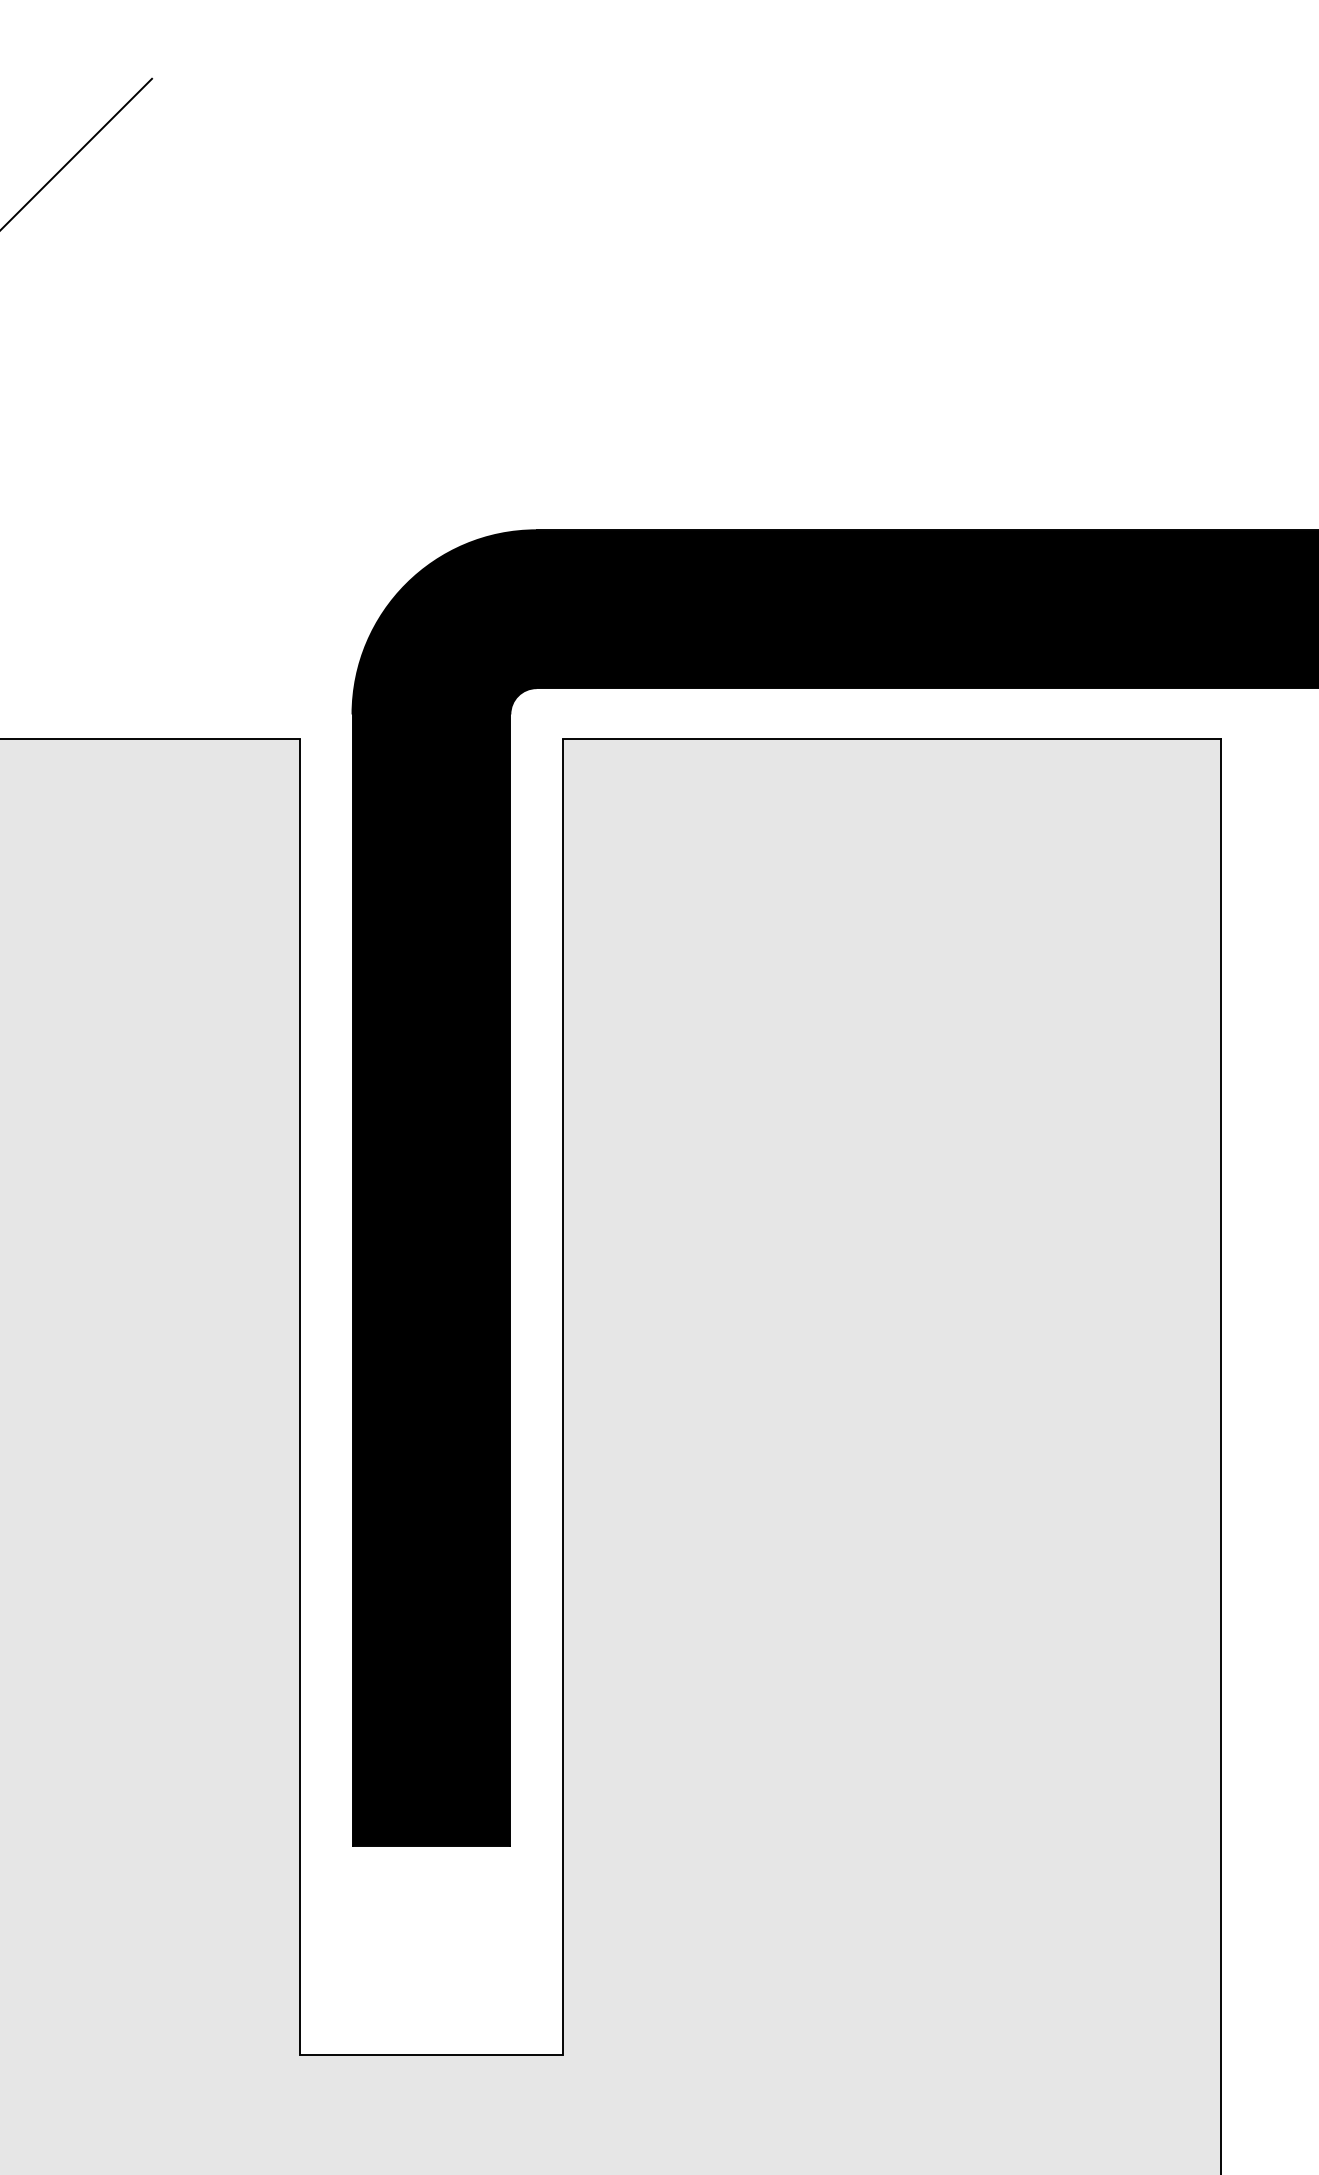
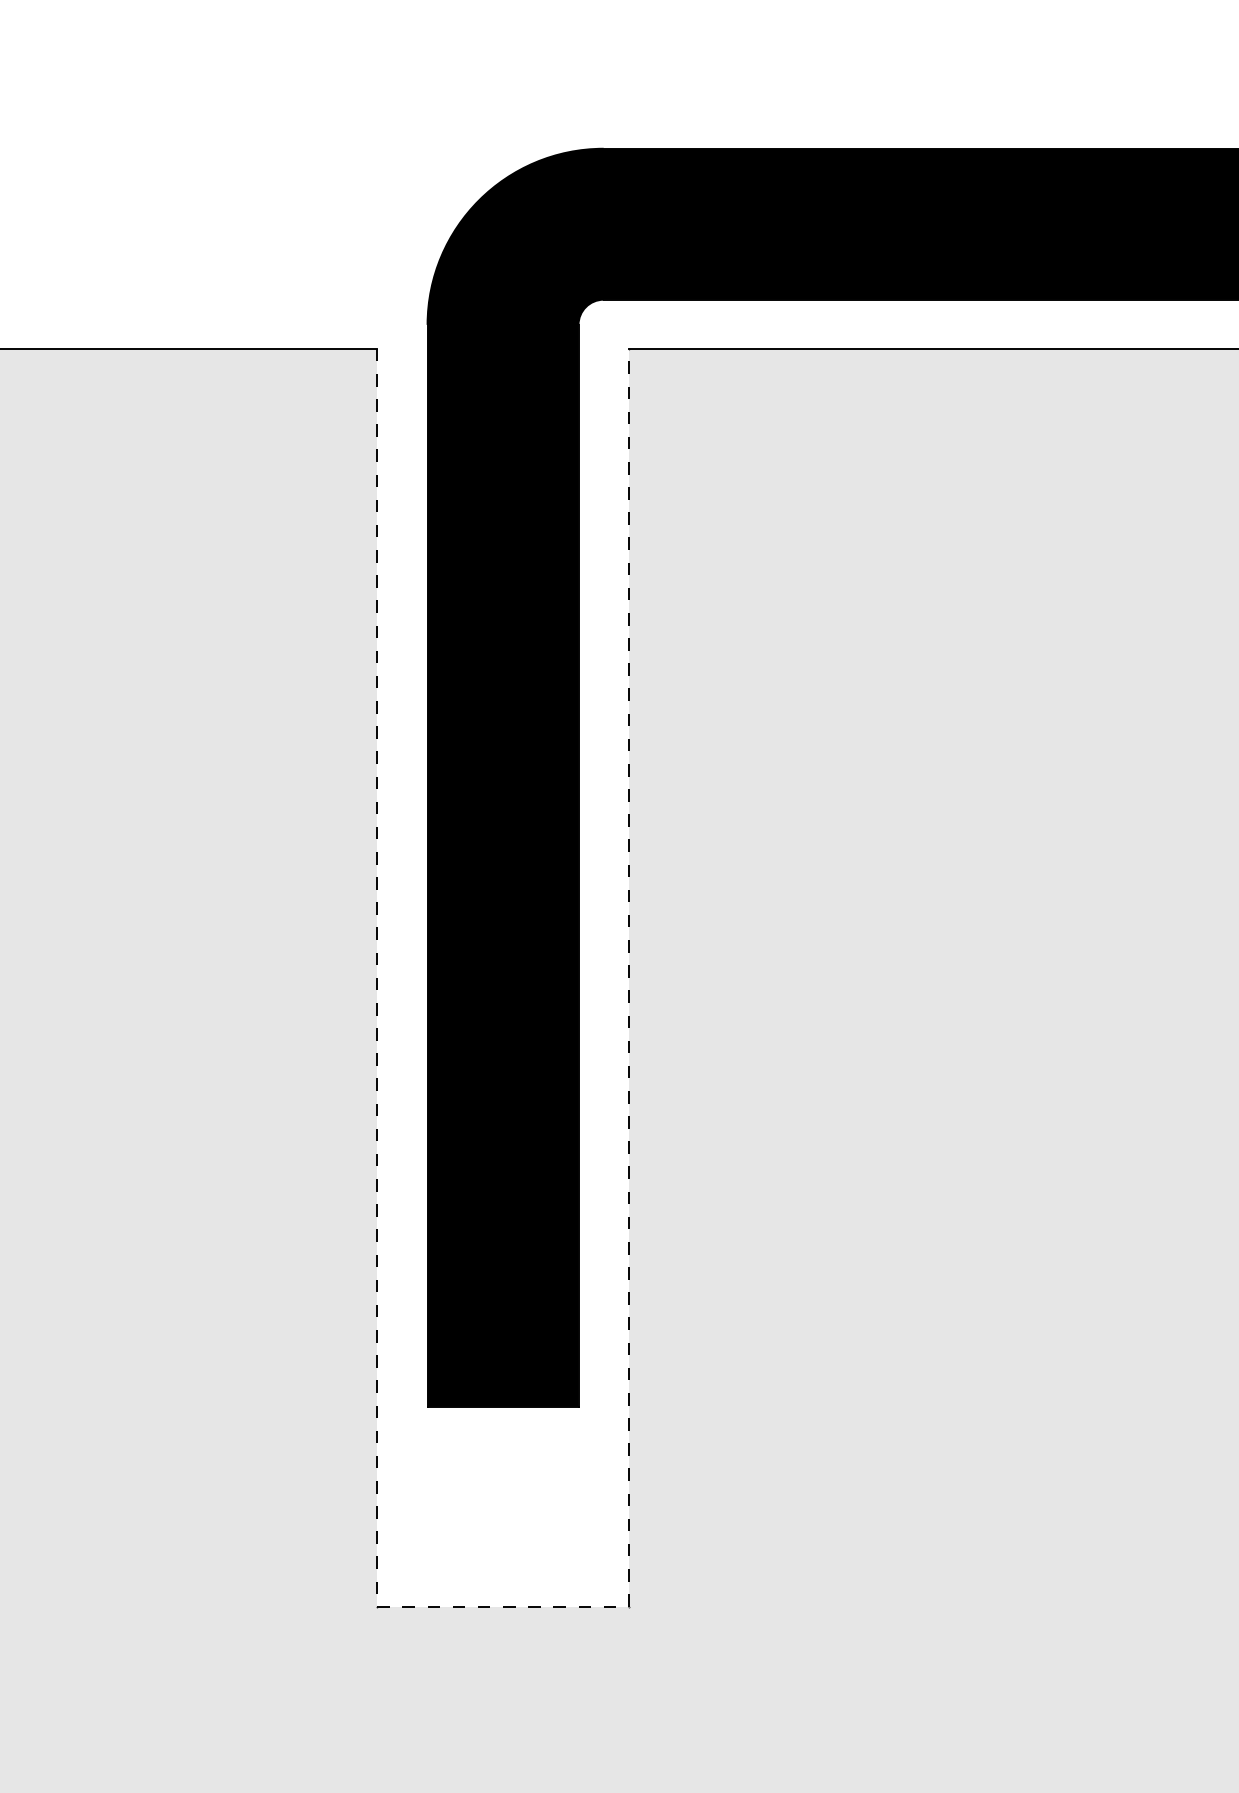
line: (431, 2054) -> (503, 1606), solid -> dashed

